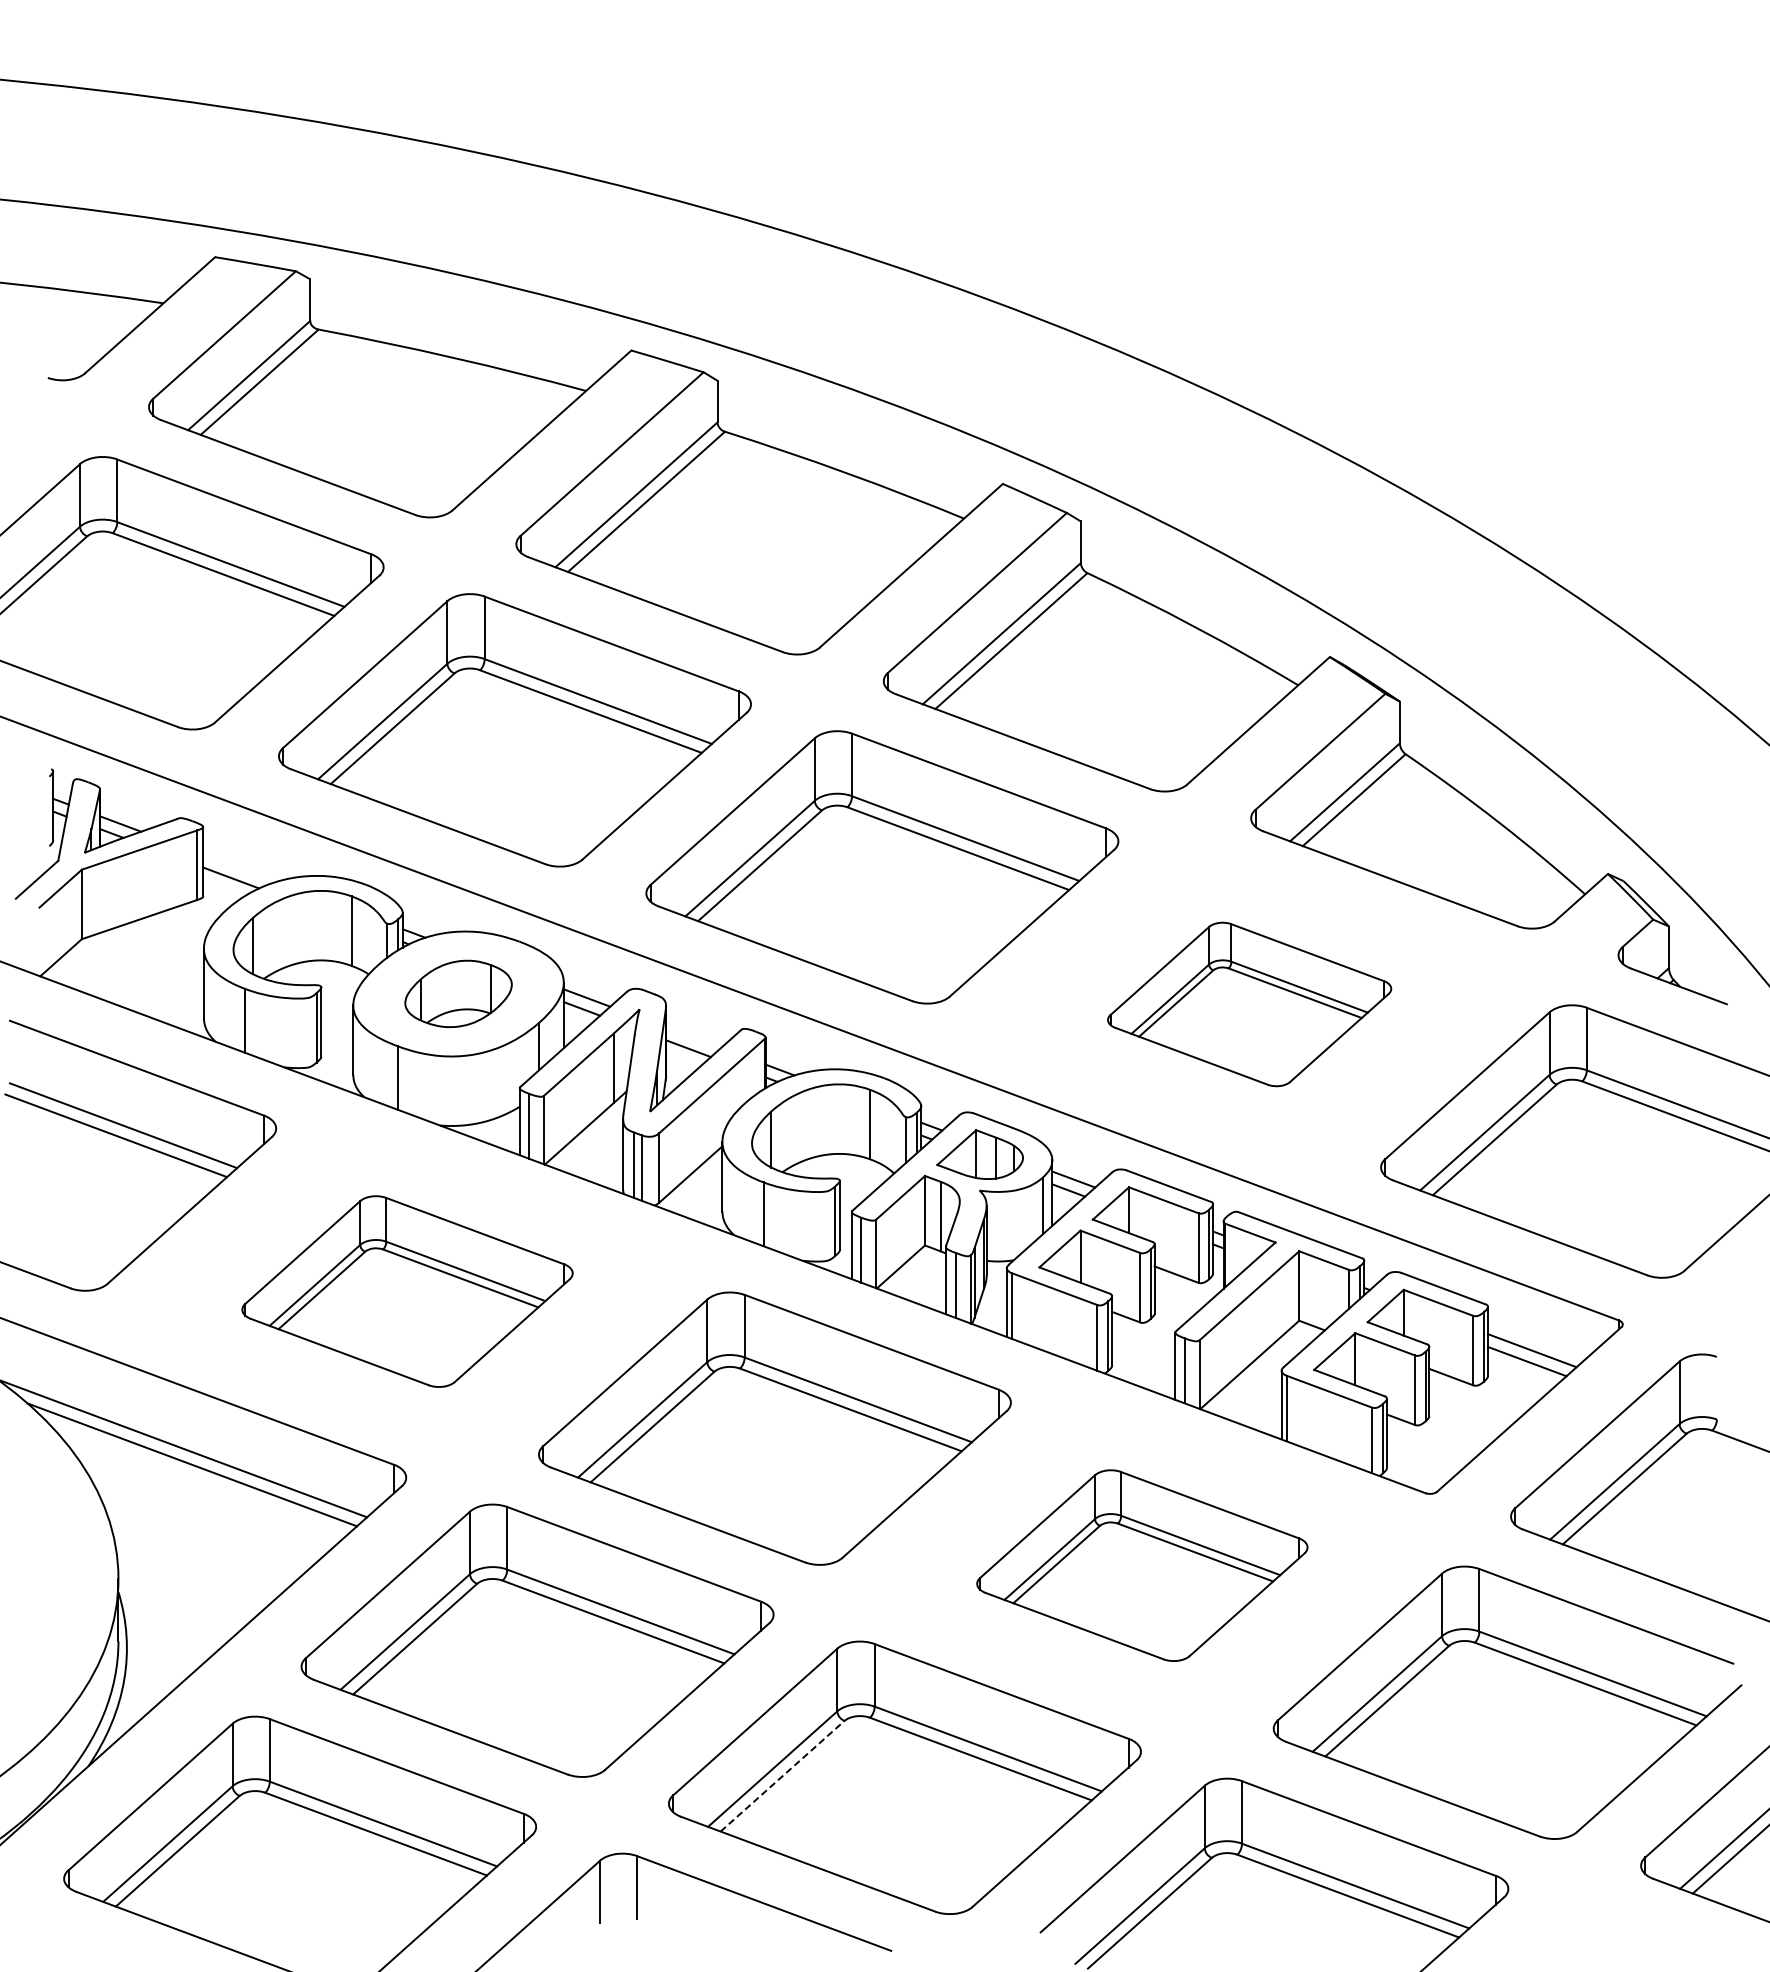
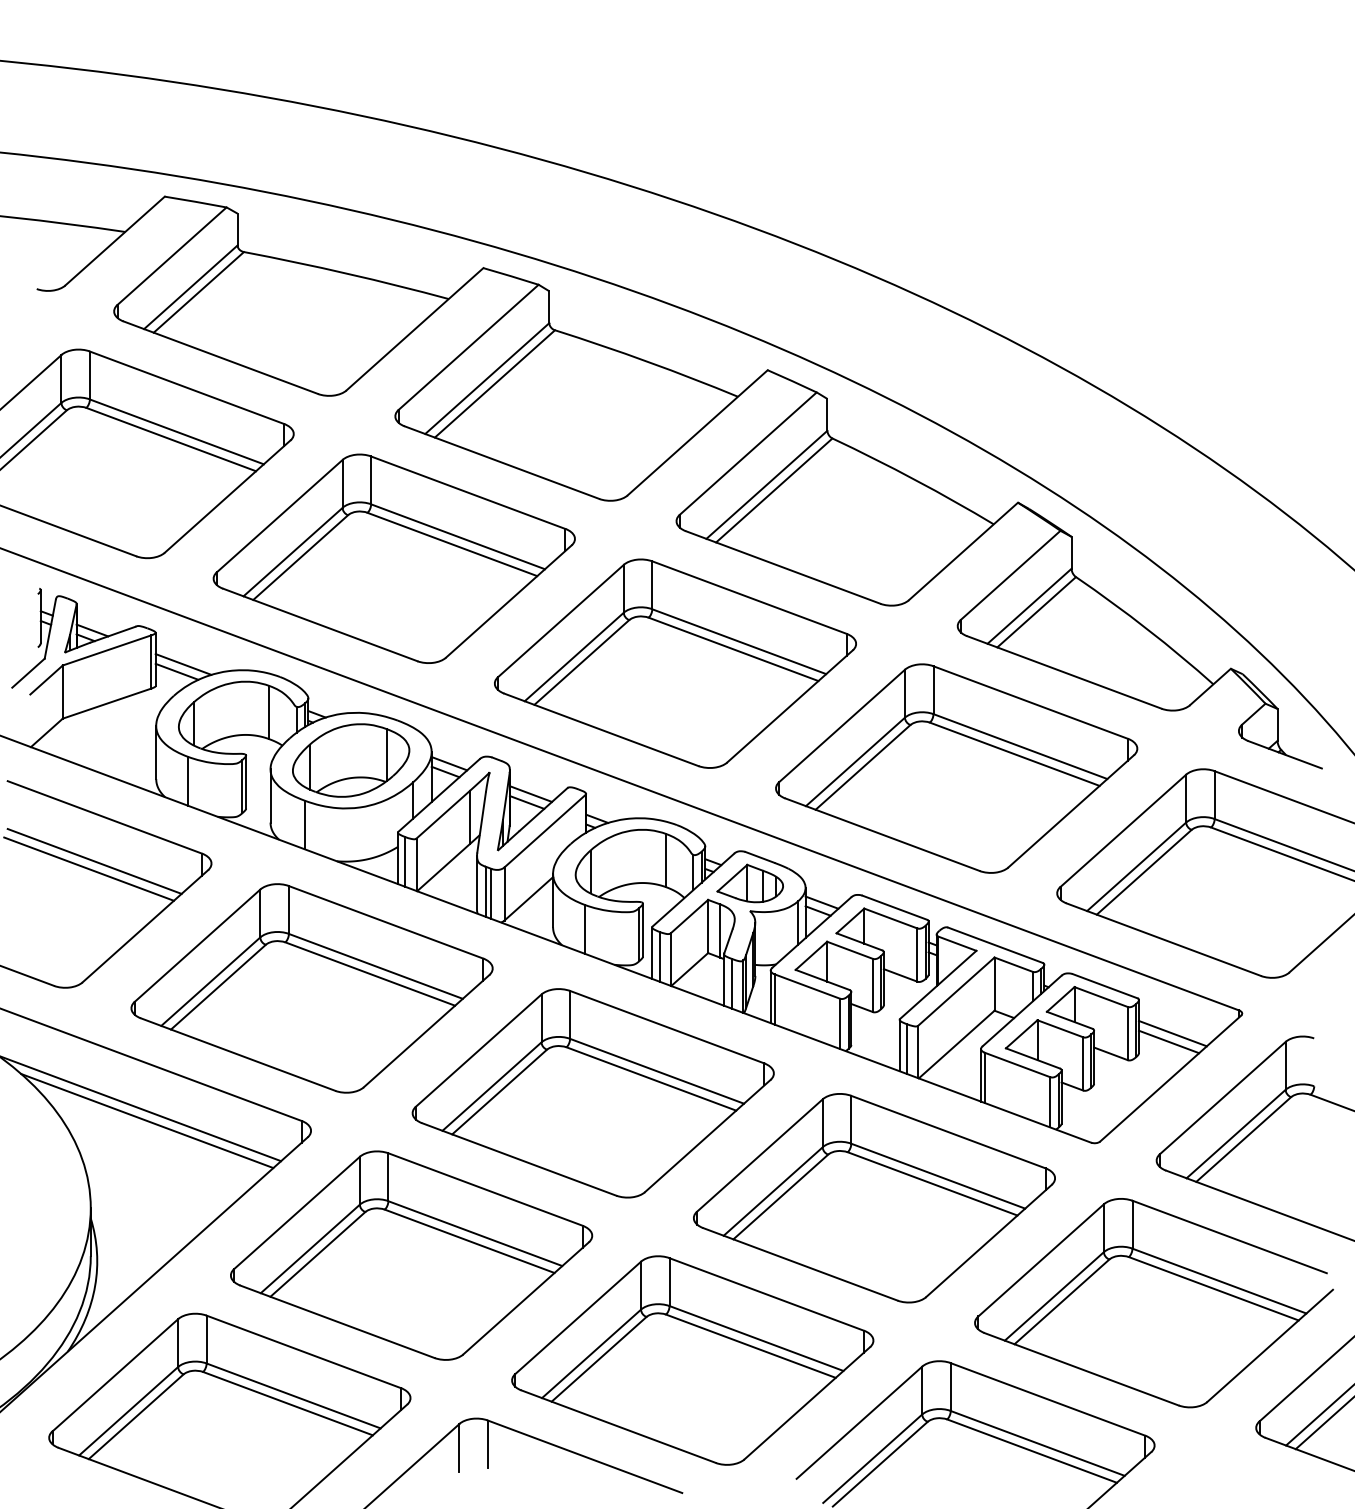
line: (239, 867) -> (183, 663), added
part: (458, 993) -> (351, 760), size x1.43
part: (1249, 1004) -> (956, 768), size x1.67
line: (693, 1037) -> (530, 793), added
part: (407, 1291) -> (312, 988), size x1.43
part: (1142, 1565) -> (874, 1198), size x1.43
line: (782, 1775) -> (599, 1358), dashed -> solid

